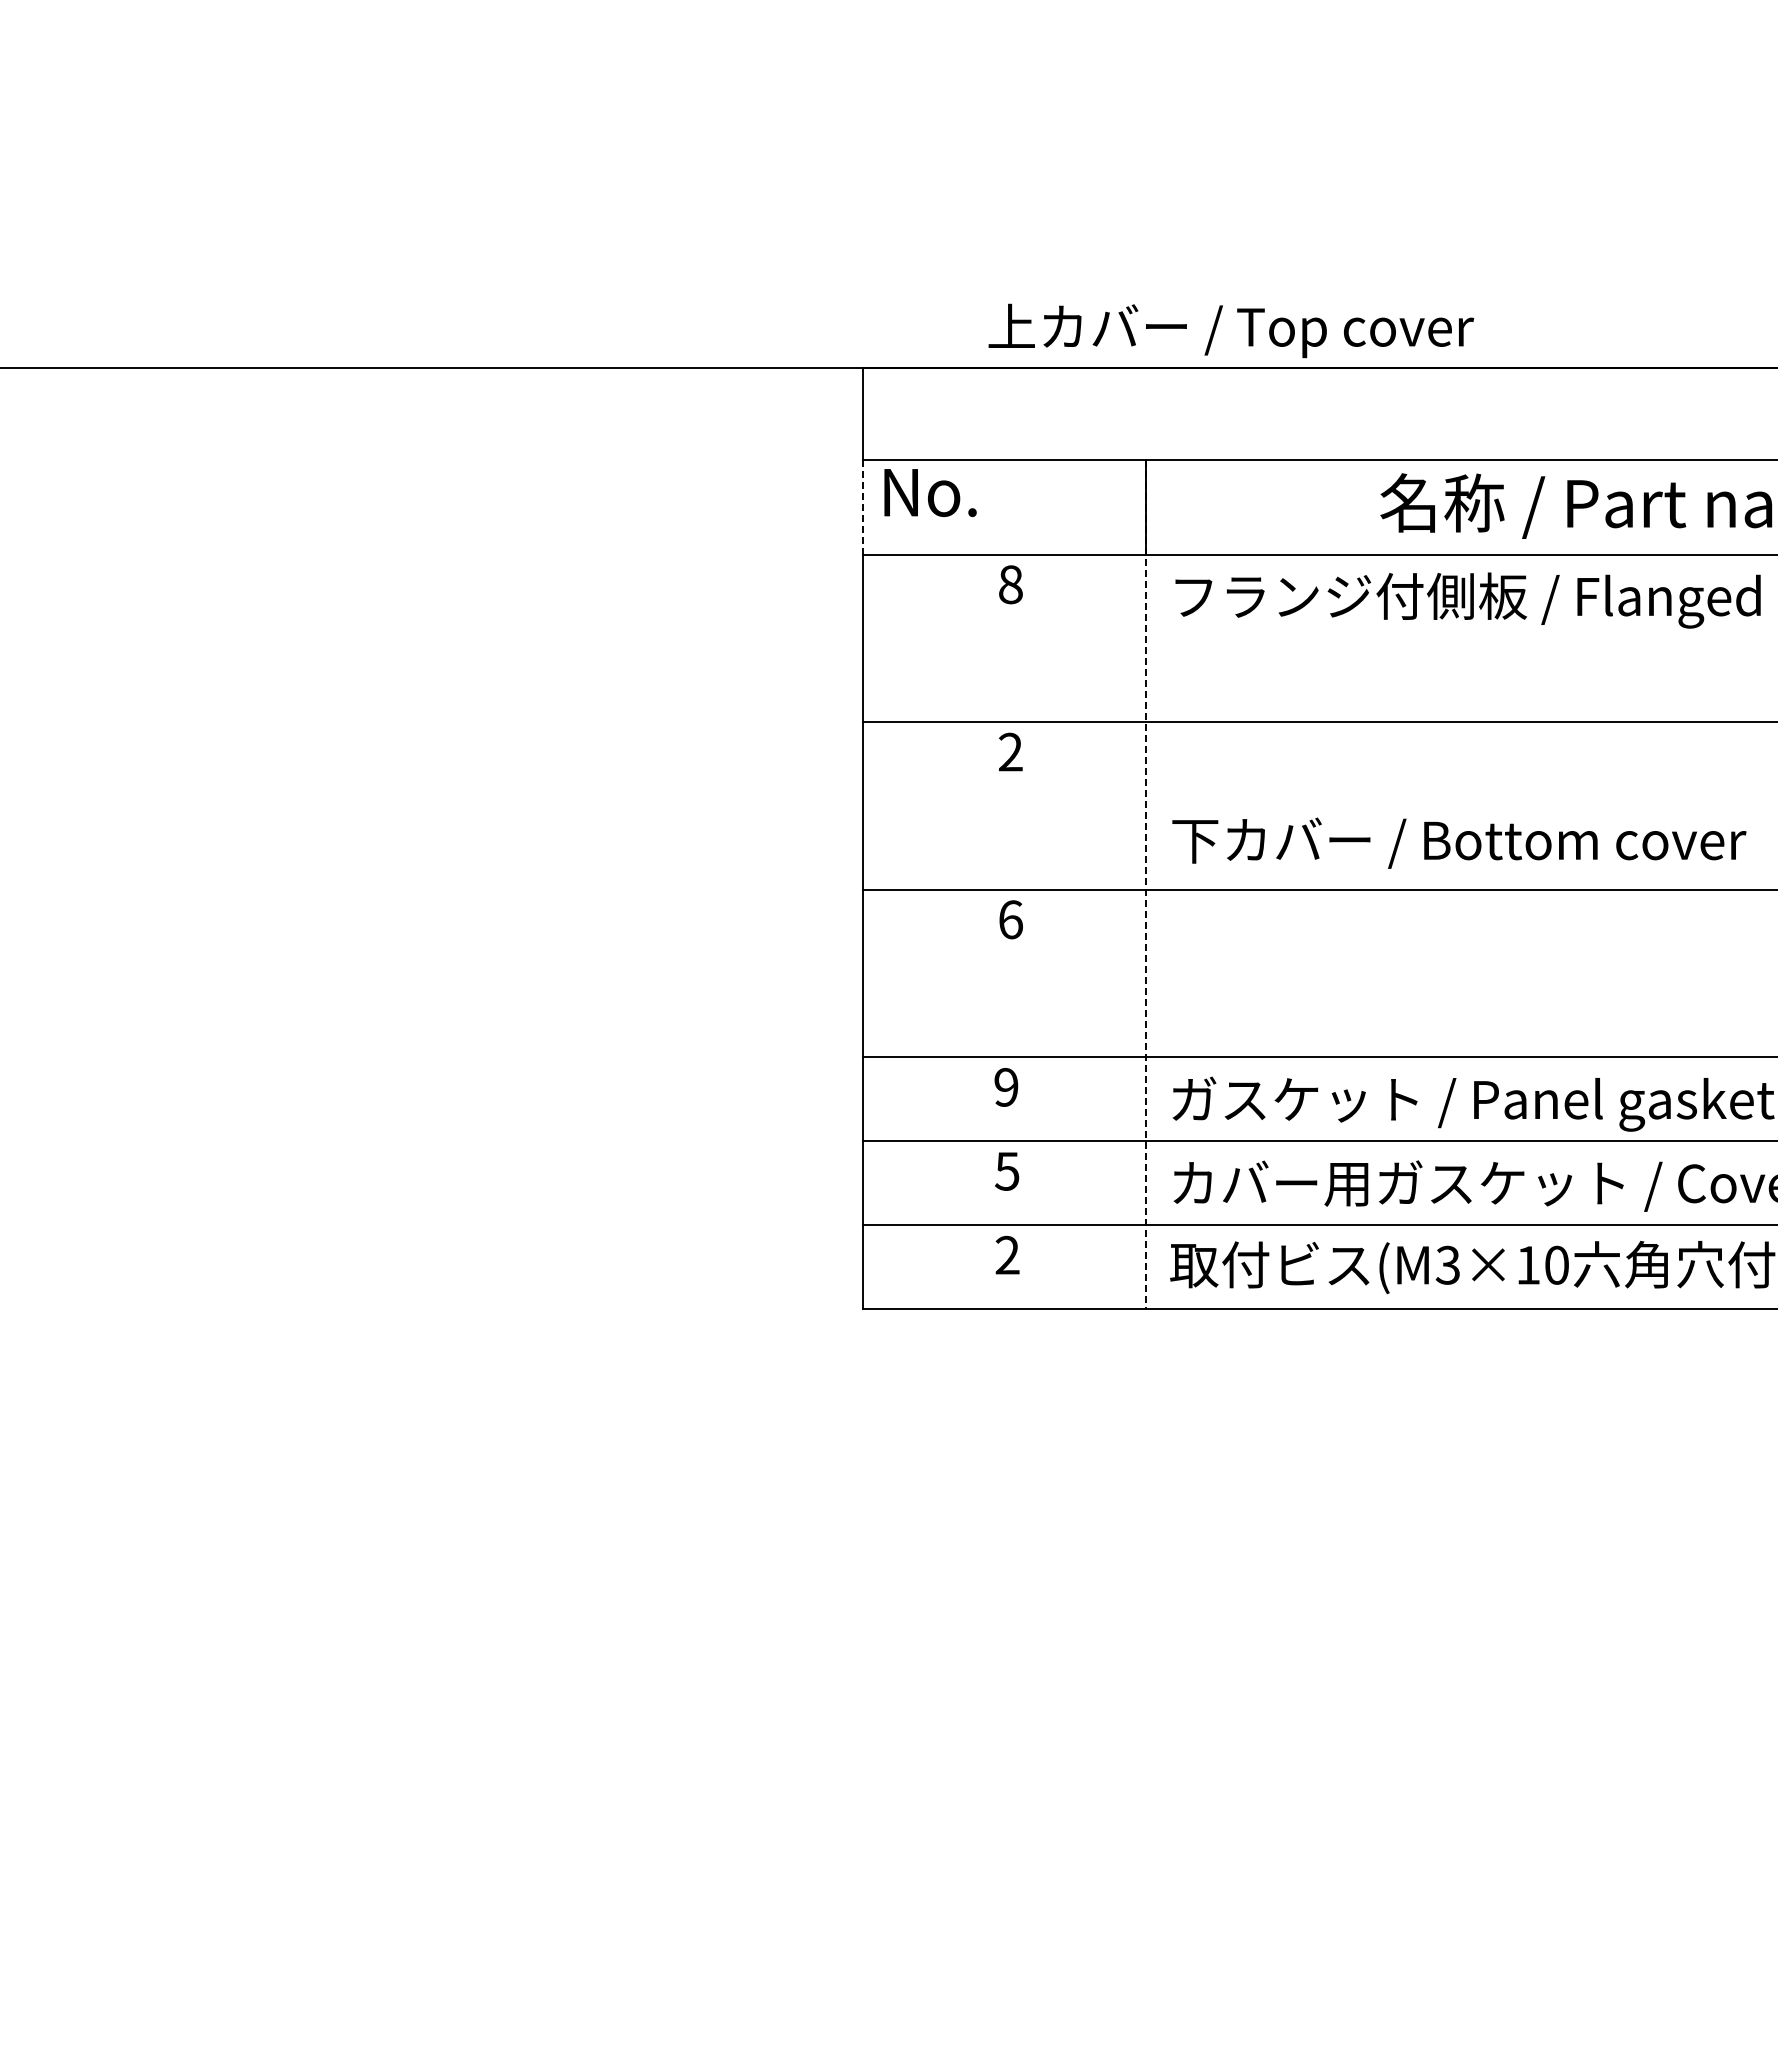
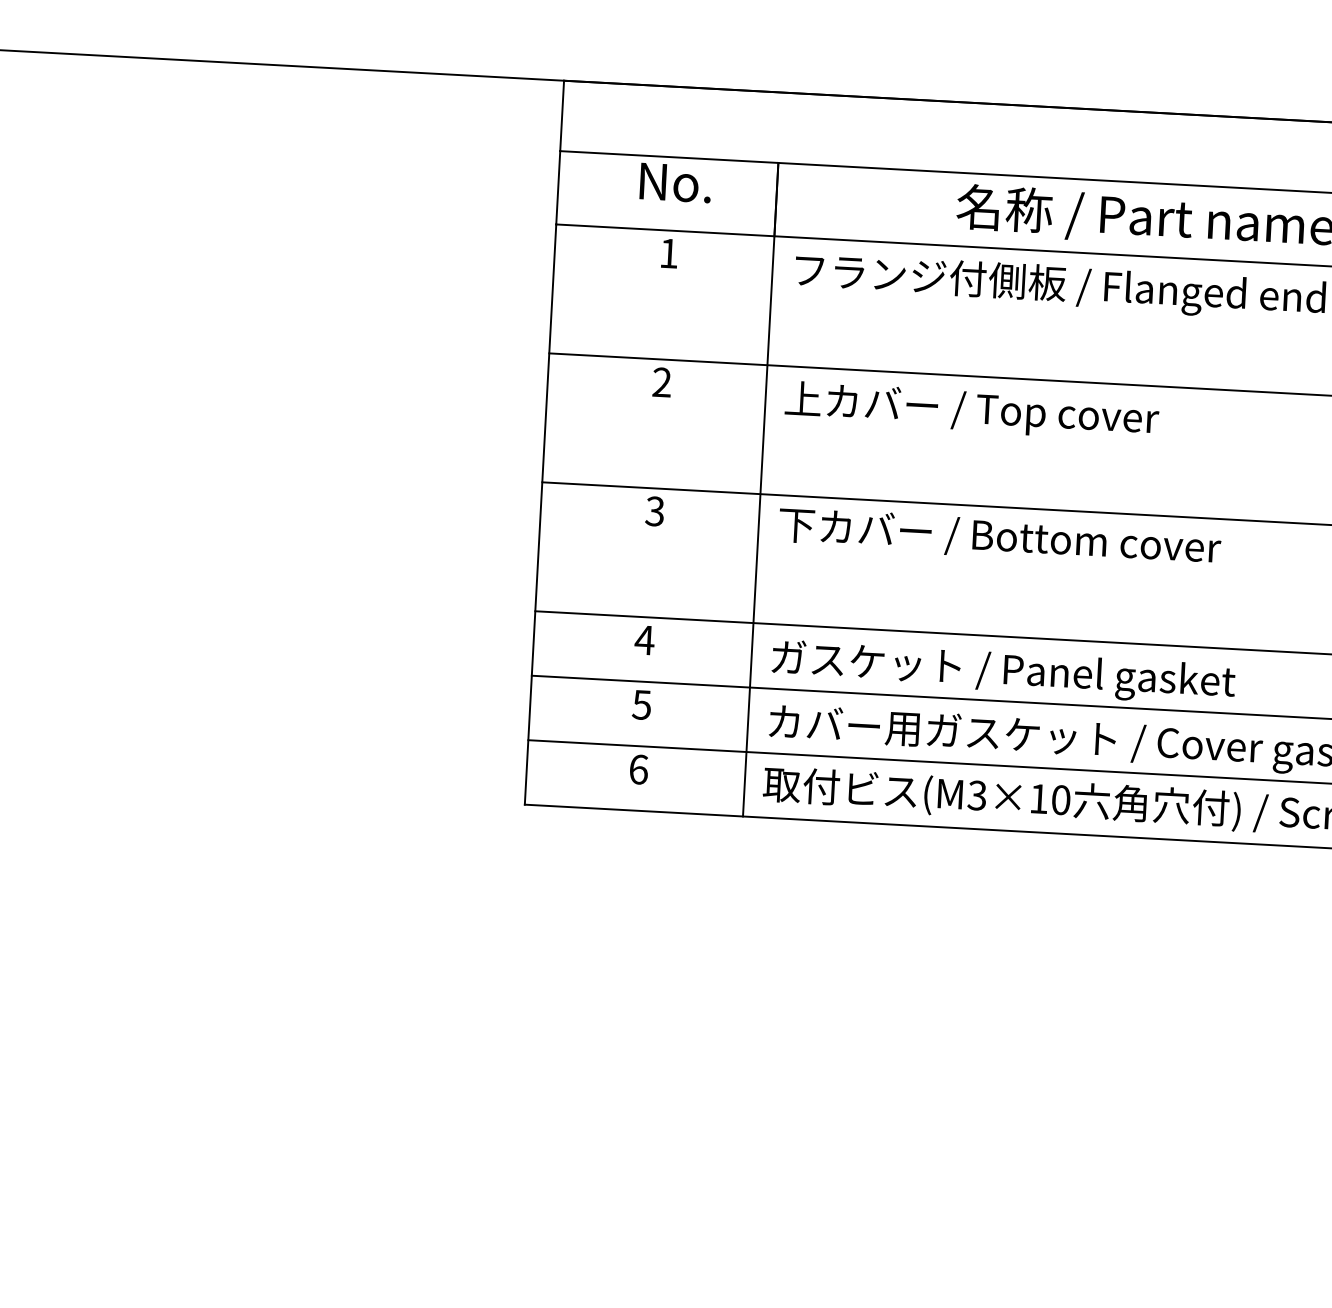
text: (1231, 330) -> (972, 411), moved
text: (930, 493) -> (675, 183), moved
line: (862, 507) -> (558, 187), dashed -> solid
text: (1010, 584) -> (668, 253), 8 -> 1
text: (1459, 842) -> (1000, 537), moved
line: (1146, 884) -> (761, 489), dashed -> solid
text: (1010, 919) -> (654, 511), 6 -> 3
text: (1006, 1086) -> (644, 639), 9 -> 4
text: (1007, 1254) -> (638, 768), 2 -> 6

